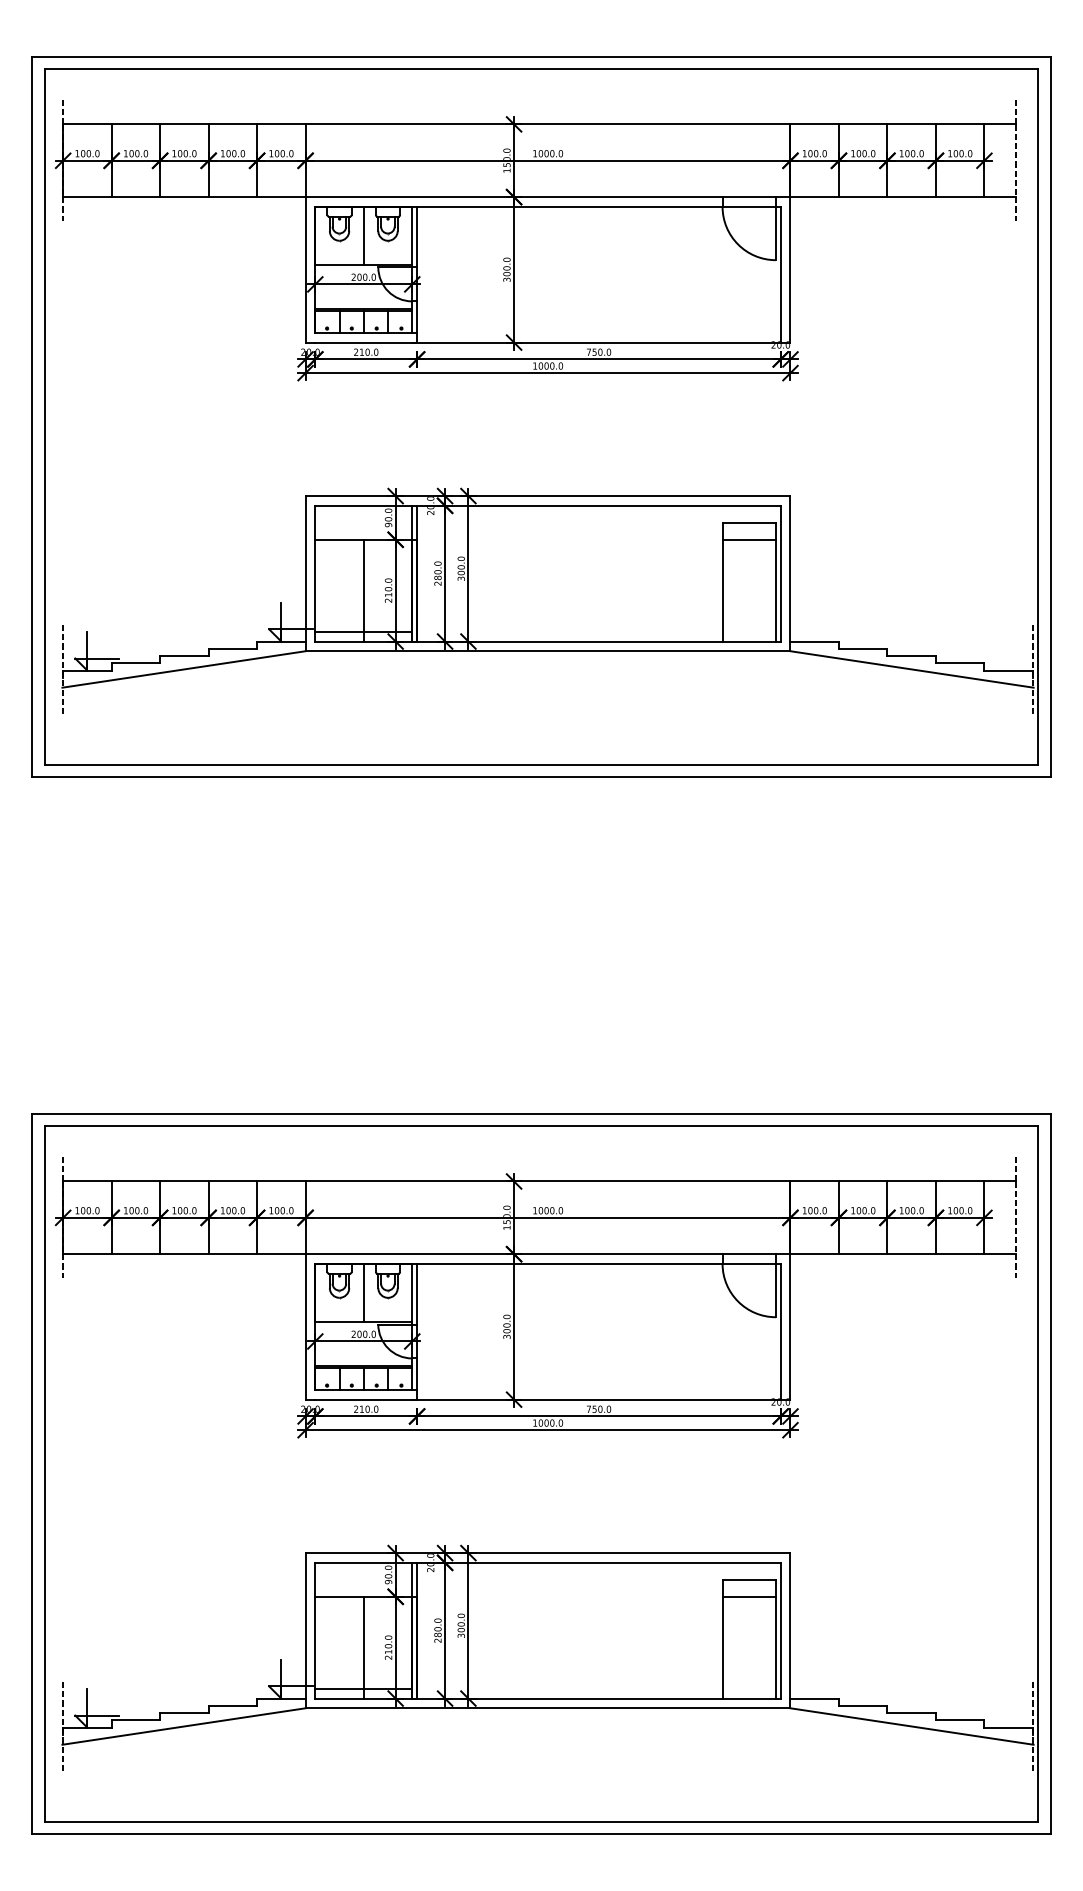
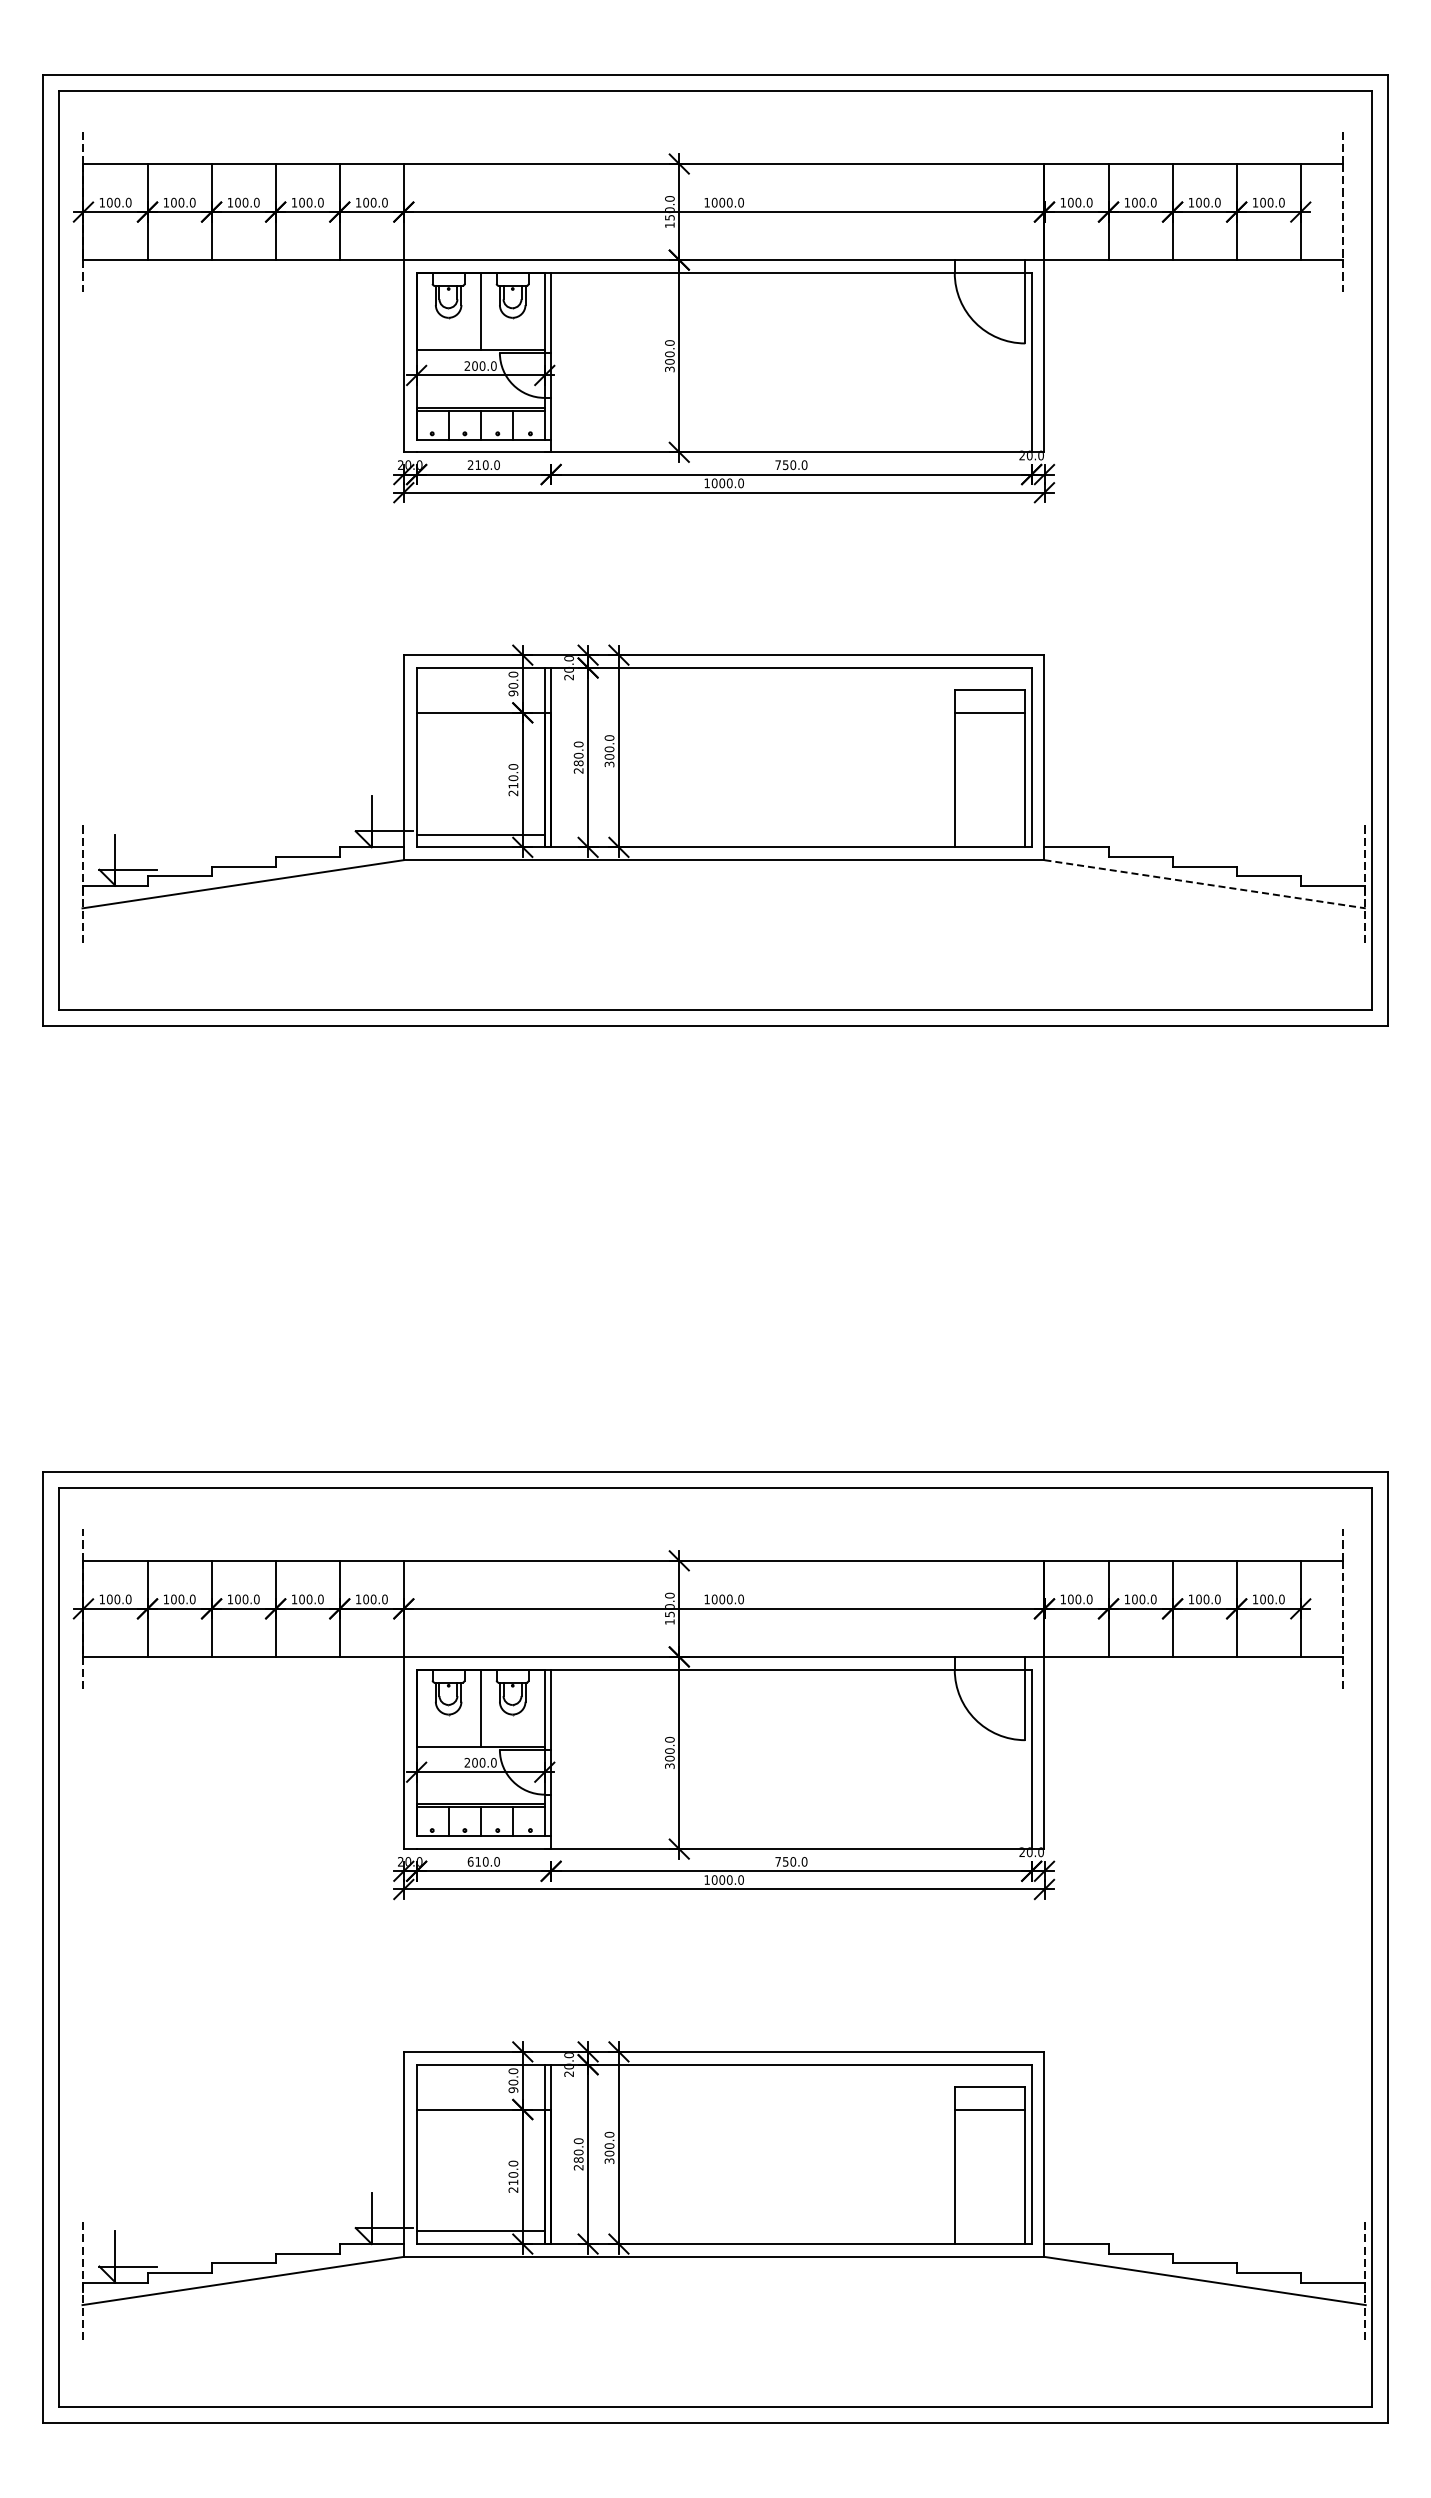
line: (363, 590) -> (480, 779), removed
line: (912, 669) -> (1205, 884), solid -> dashed
text: (356, 1409) -> (470, 1861), 210.0 -> 610.0
line: (363, 1647) -> (480, 2176), removed

